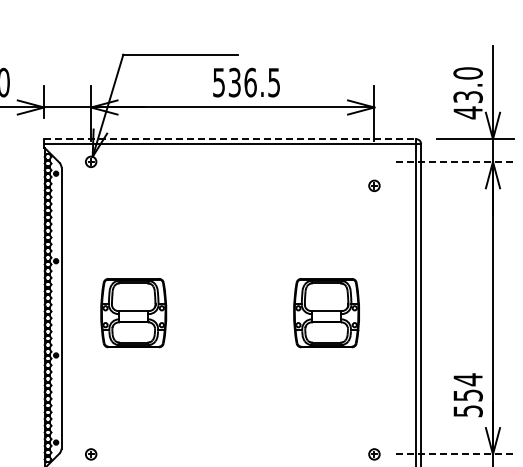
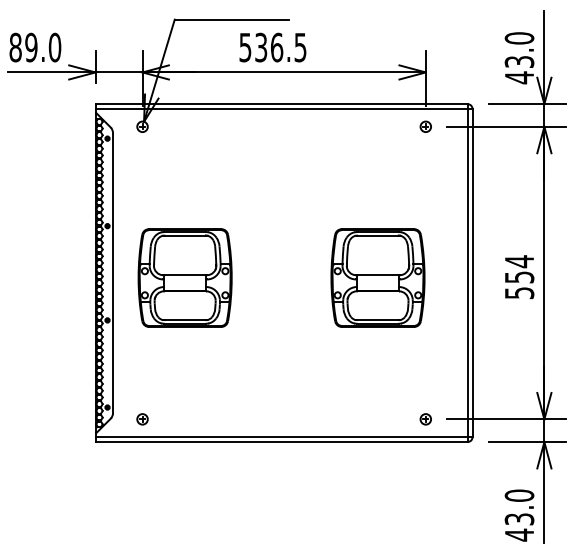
text: (246, 82) -> (272, 47), moved
line: (230, 139) -> (281, 104), dashed -> solid
line: (455, 161) -> (506, 126), dashed -> solid
part: (374, 185) -> (425, 126), moved
part: (133, 312) -> (184, 277), size x1.43
part: (326, 312) -> (377, 277), size x1.43
text: (468, 395) -> (519, 277), moved
line: (455, 454) -> (506, 419), dashed -> solid

